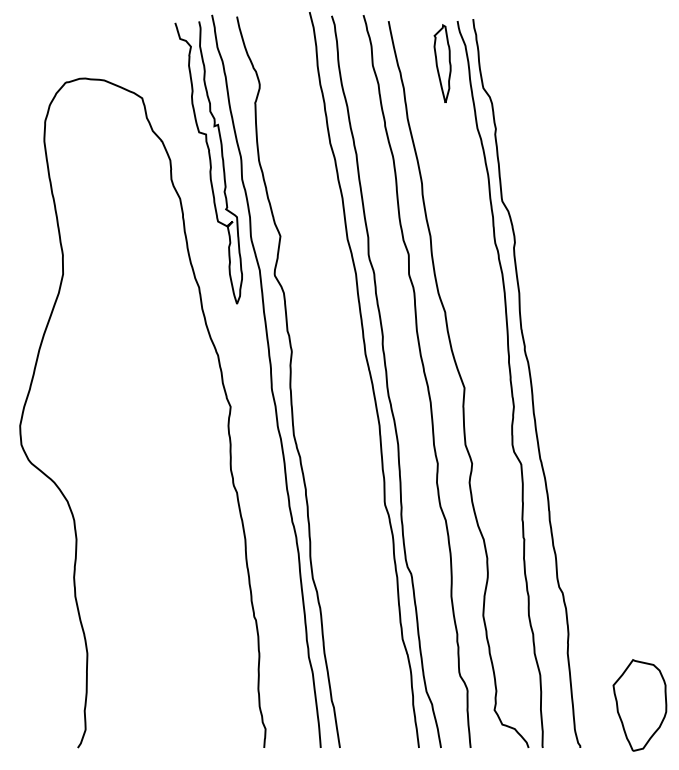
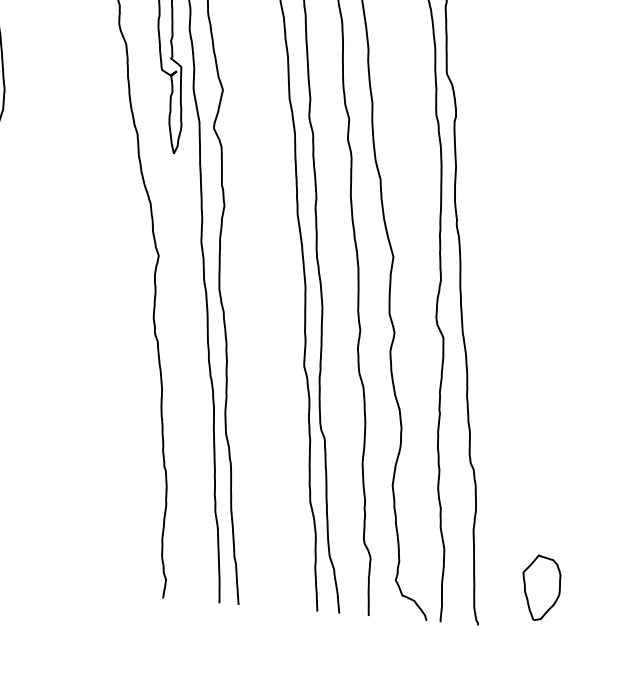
part: (639, 705) -> (540, 588), size x0.71

